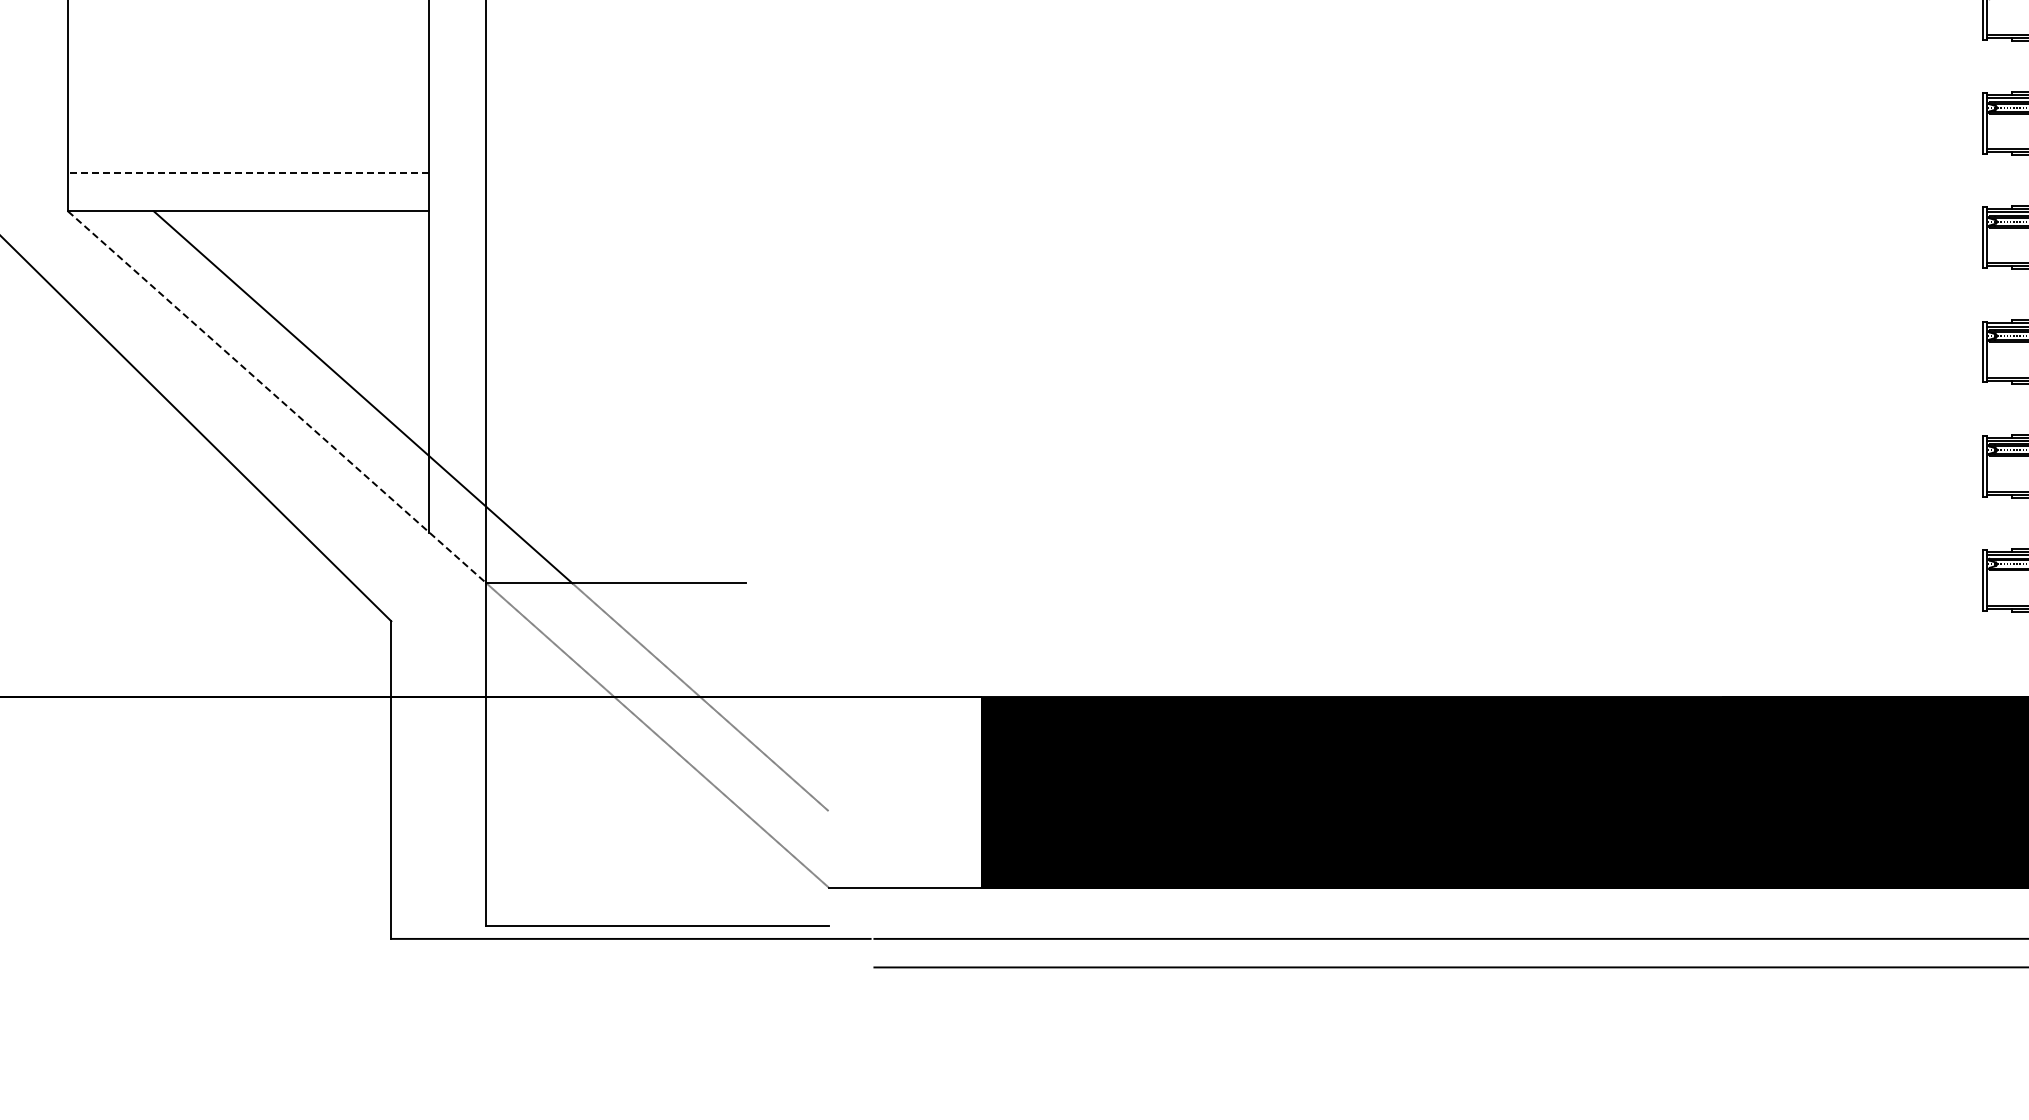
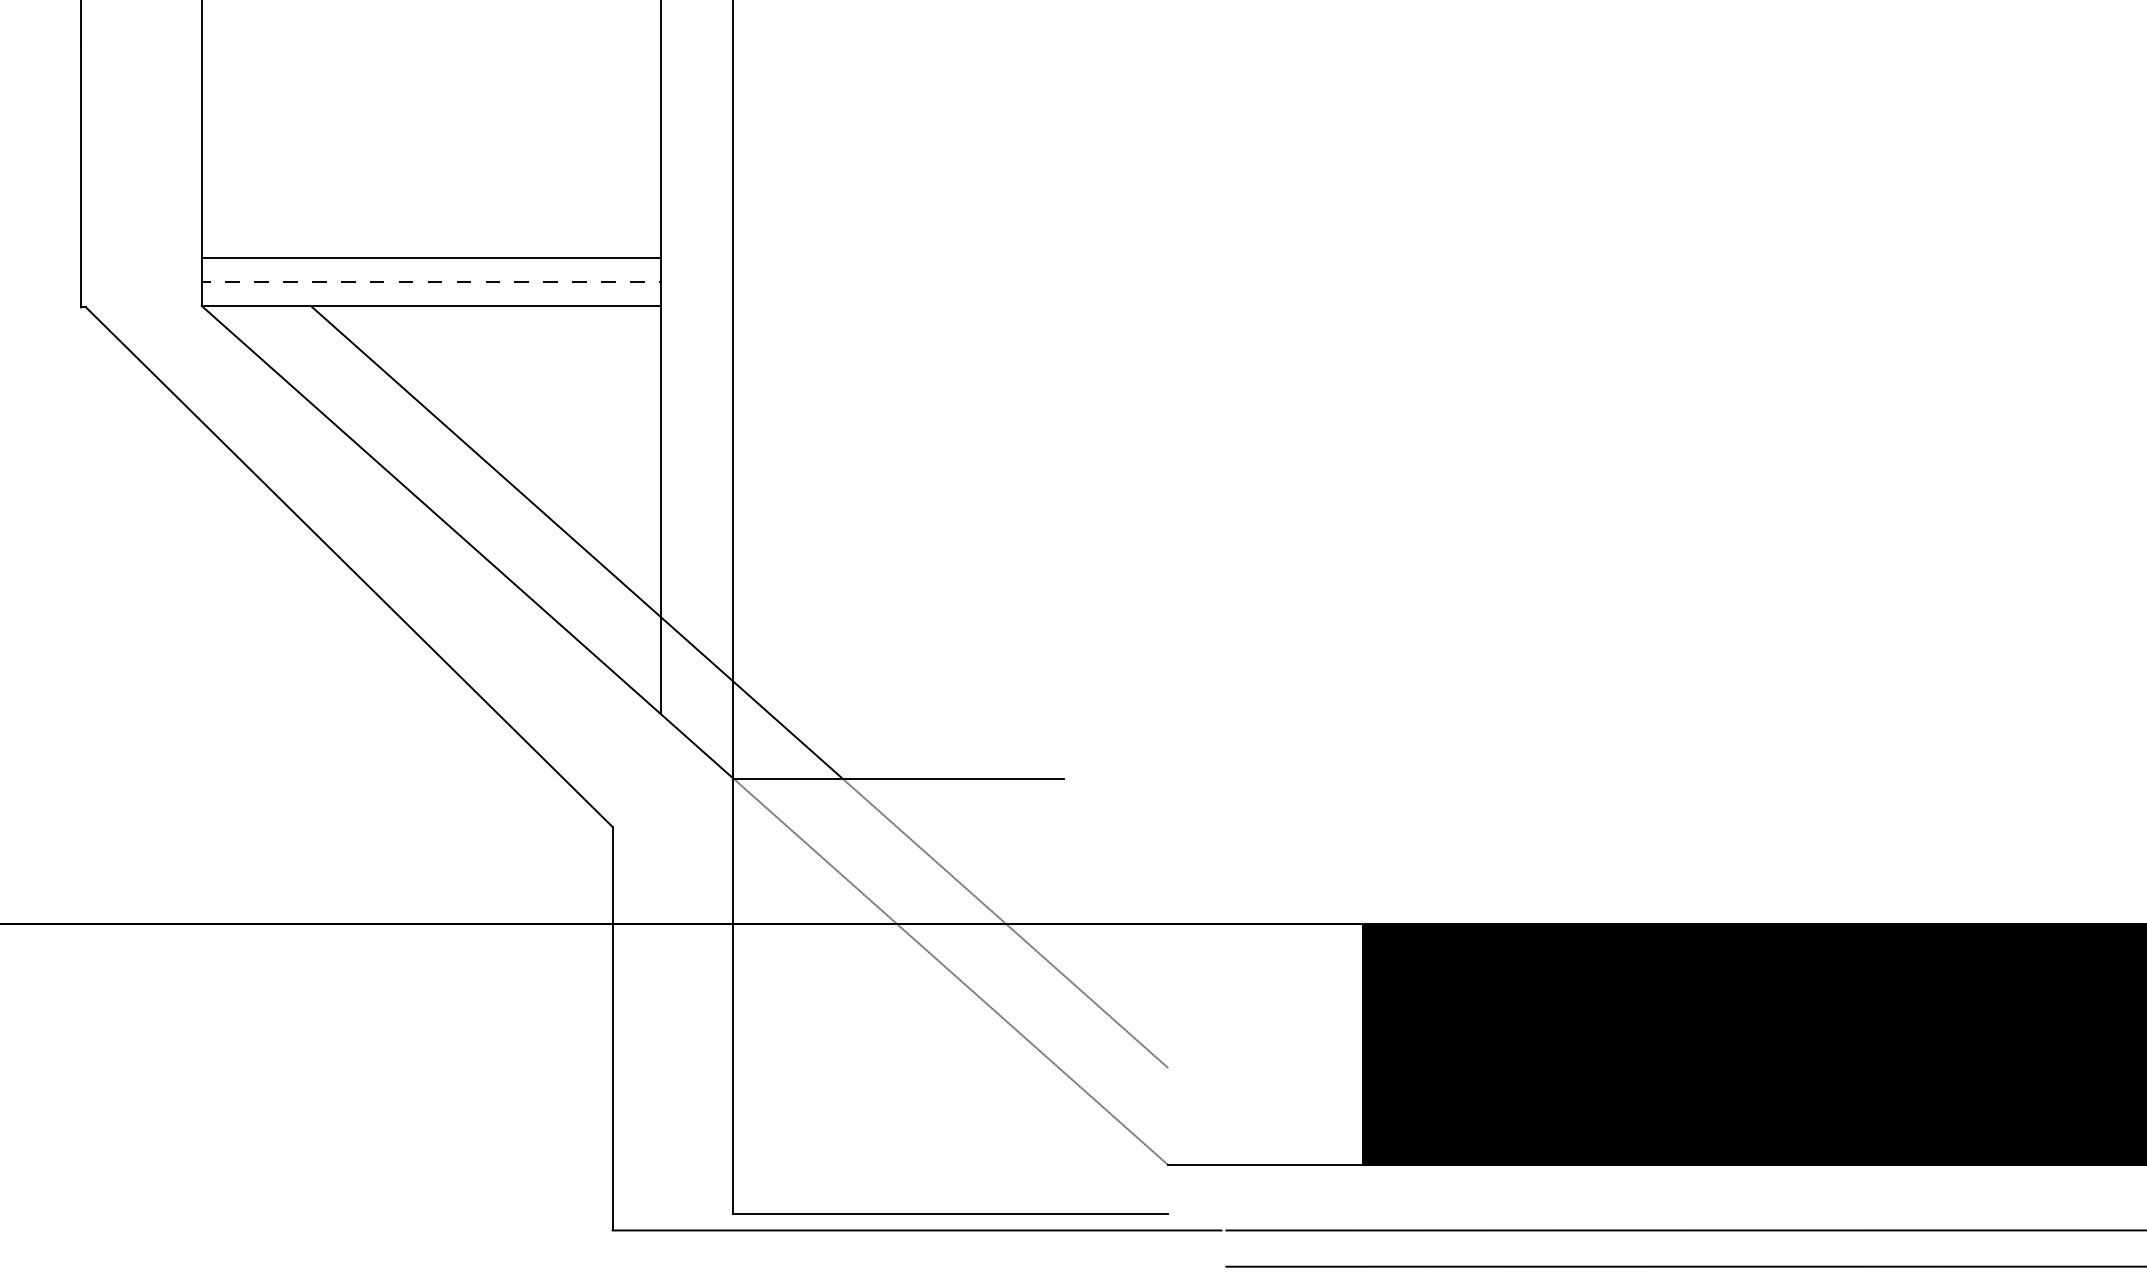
line: (248, 173) -> (431, 257), dashed -> solid
line: (248, 192) -> (431, 282), added
line: (277, 397) -> (467, 542), dashed -> solid

